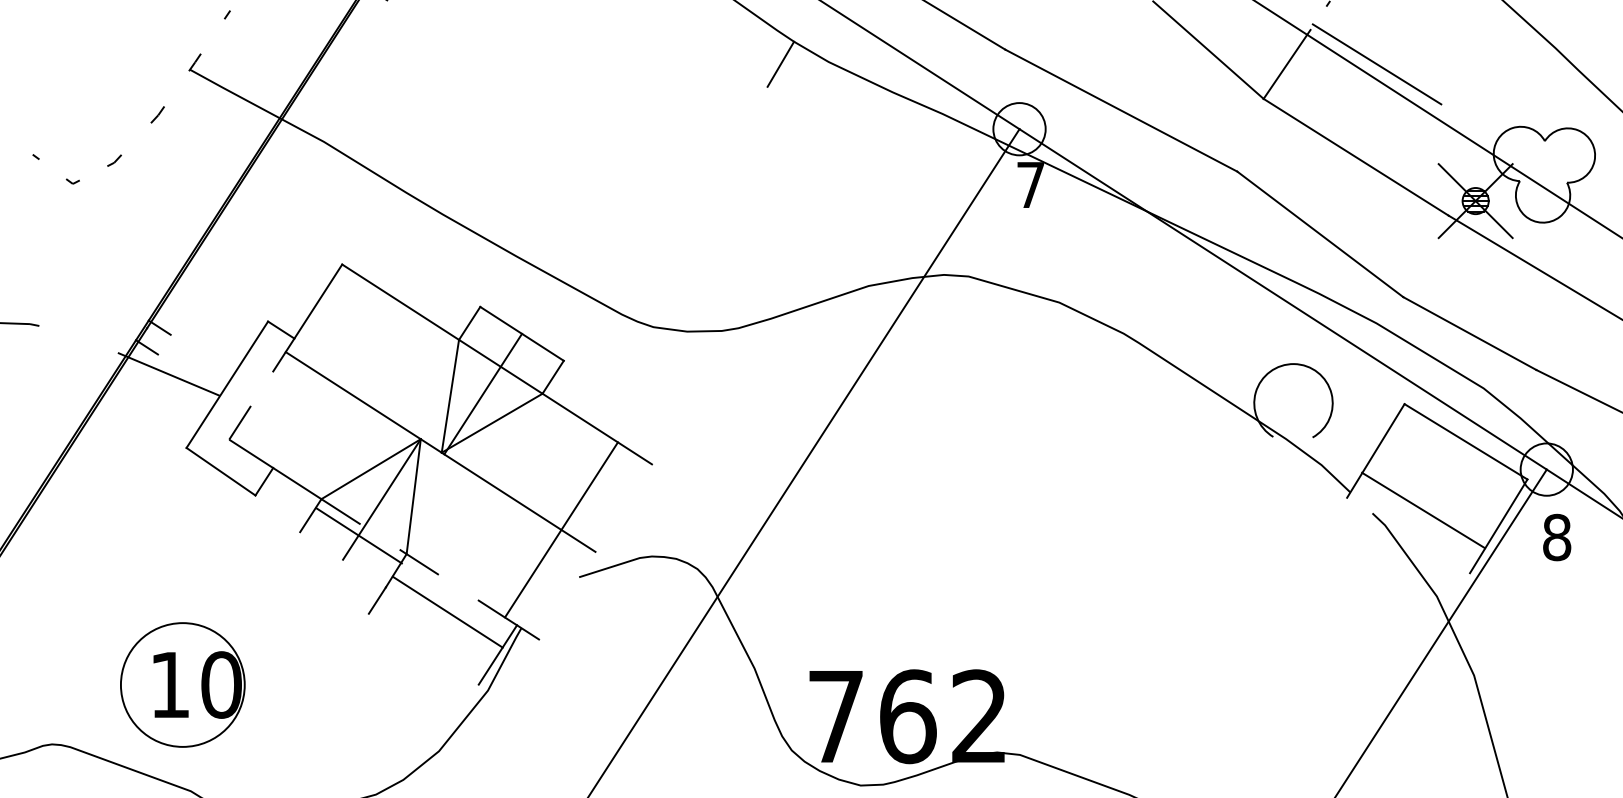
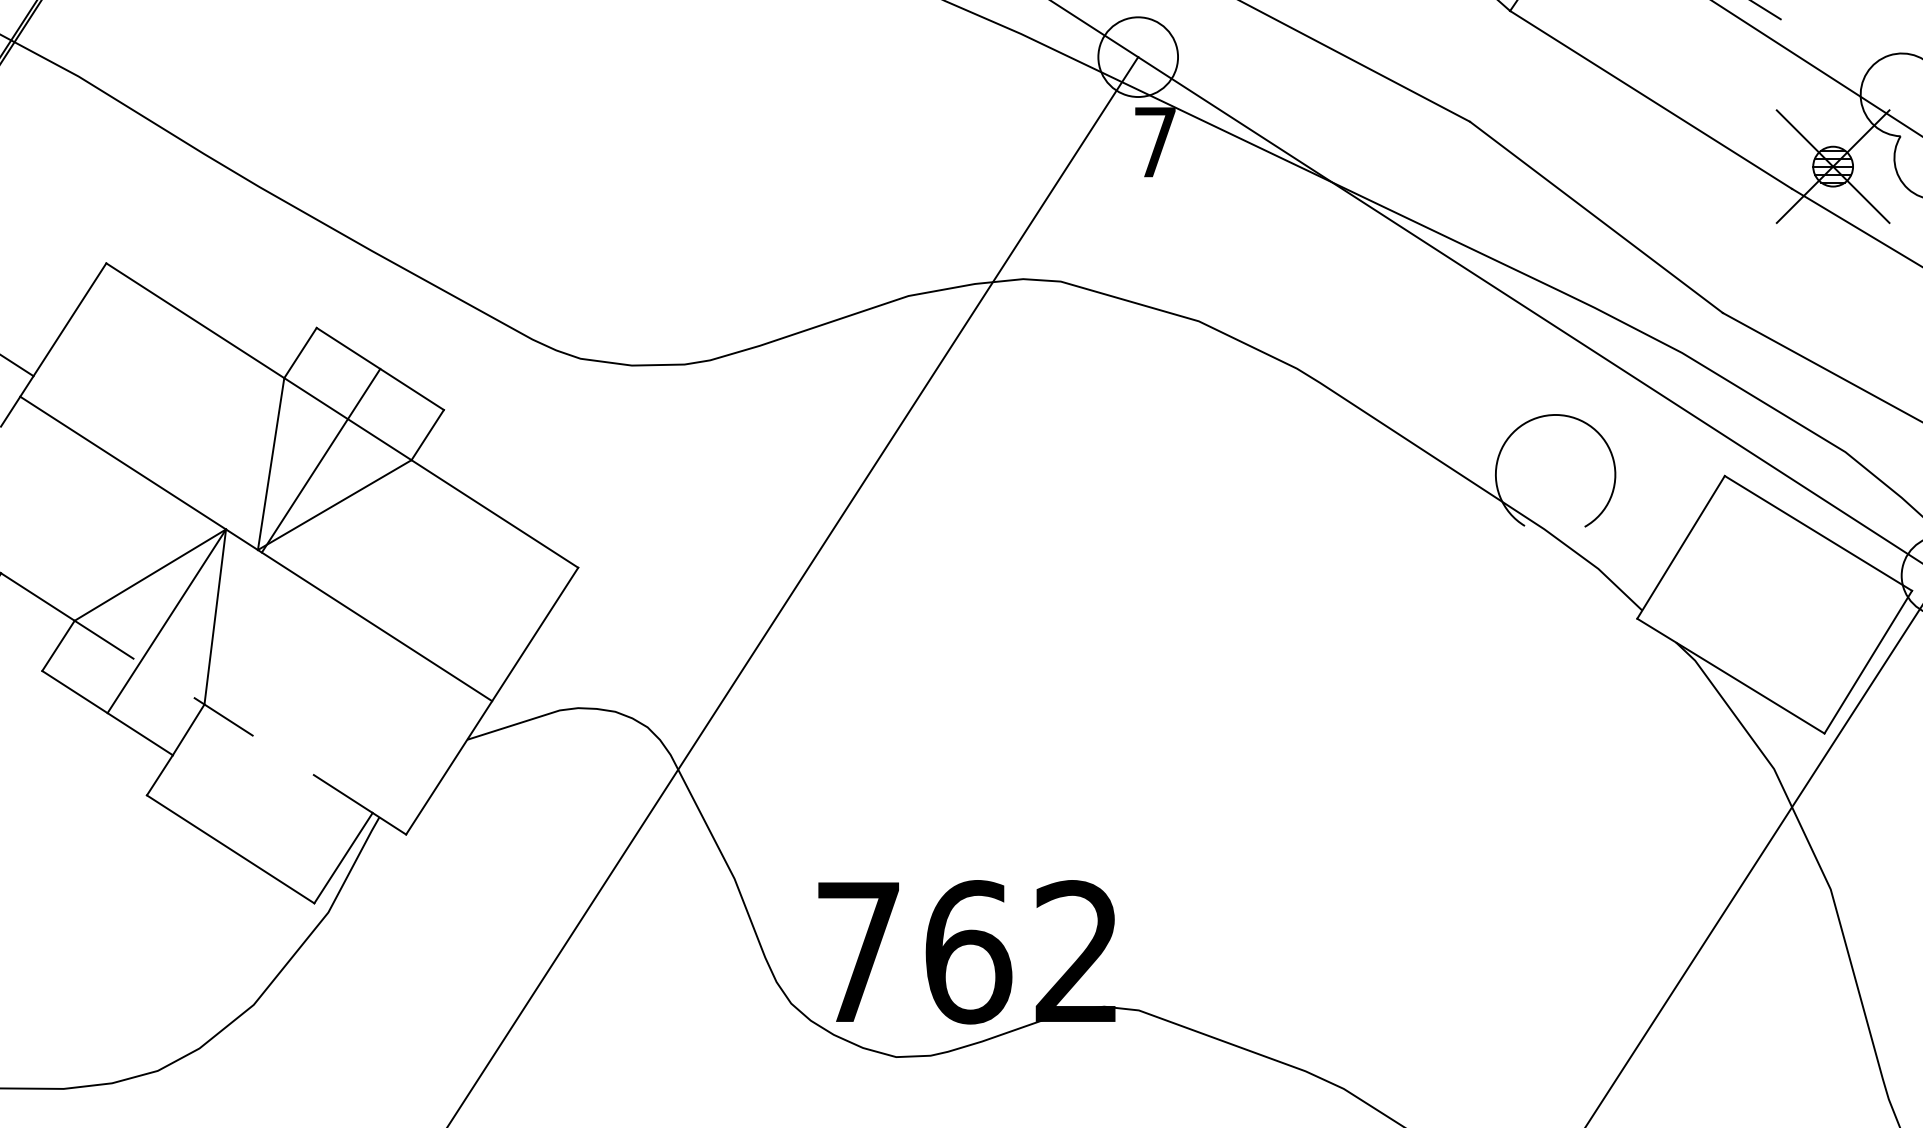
line: (1423, 510) -> (1730, 676), moved
line: (561, 529) -> (492, 700), moved
line: (358, 535) -> (106, 712), moved
line: (447, 611) -> (230, 848), moved

